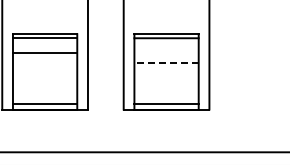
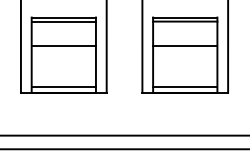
line: (44, 53) -> (63, 46), moved
line: (166, 63) -> (185, 46), dashed -> solid

